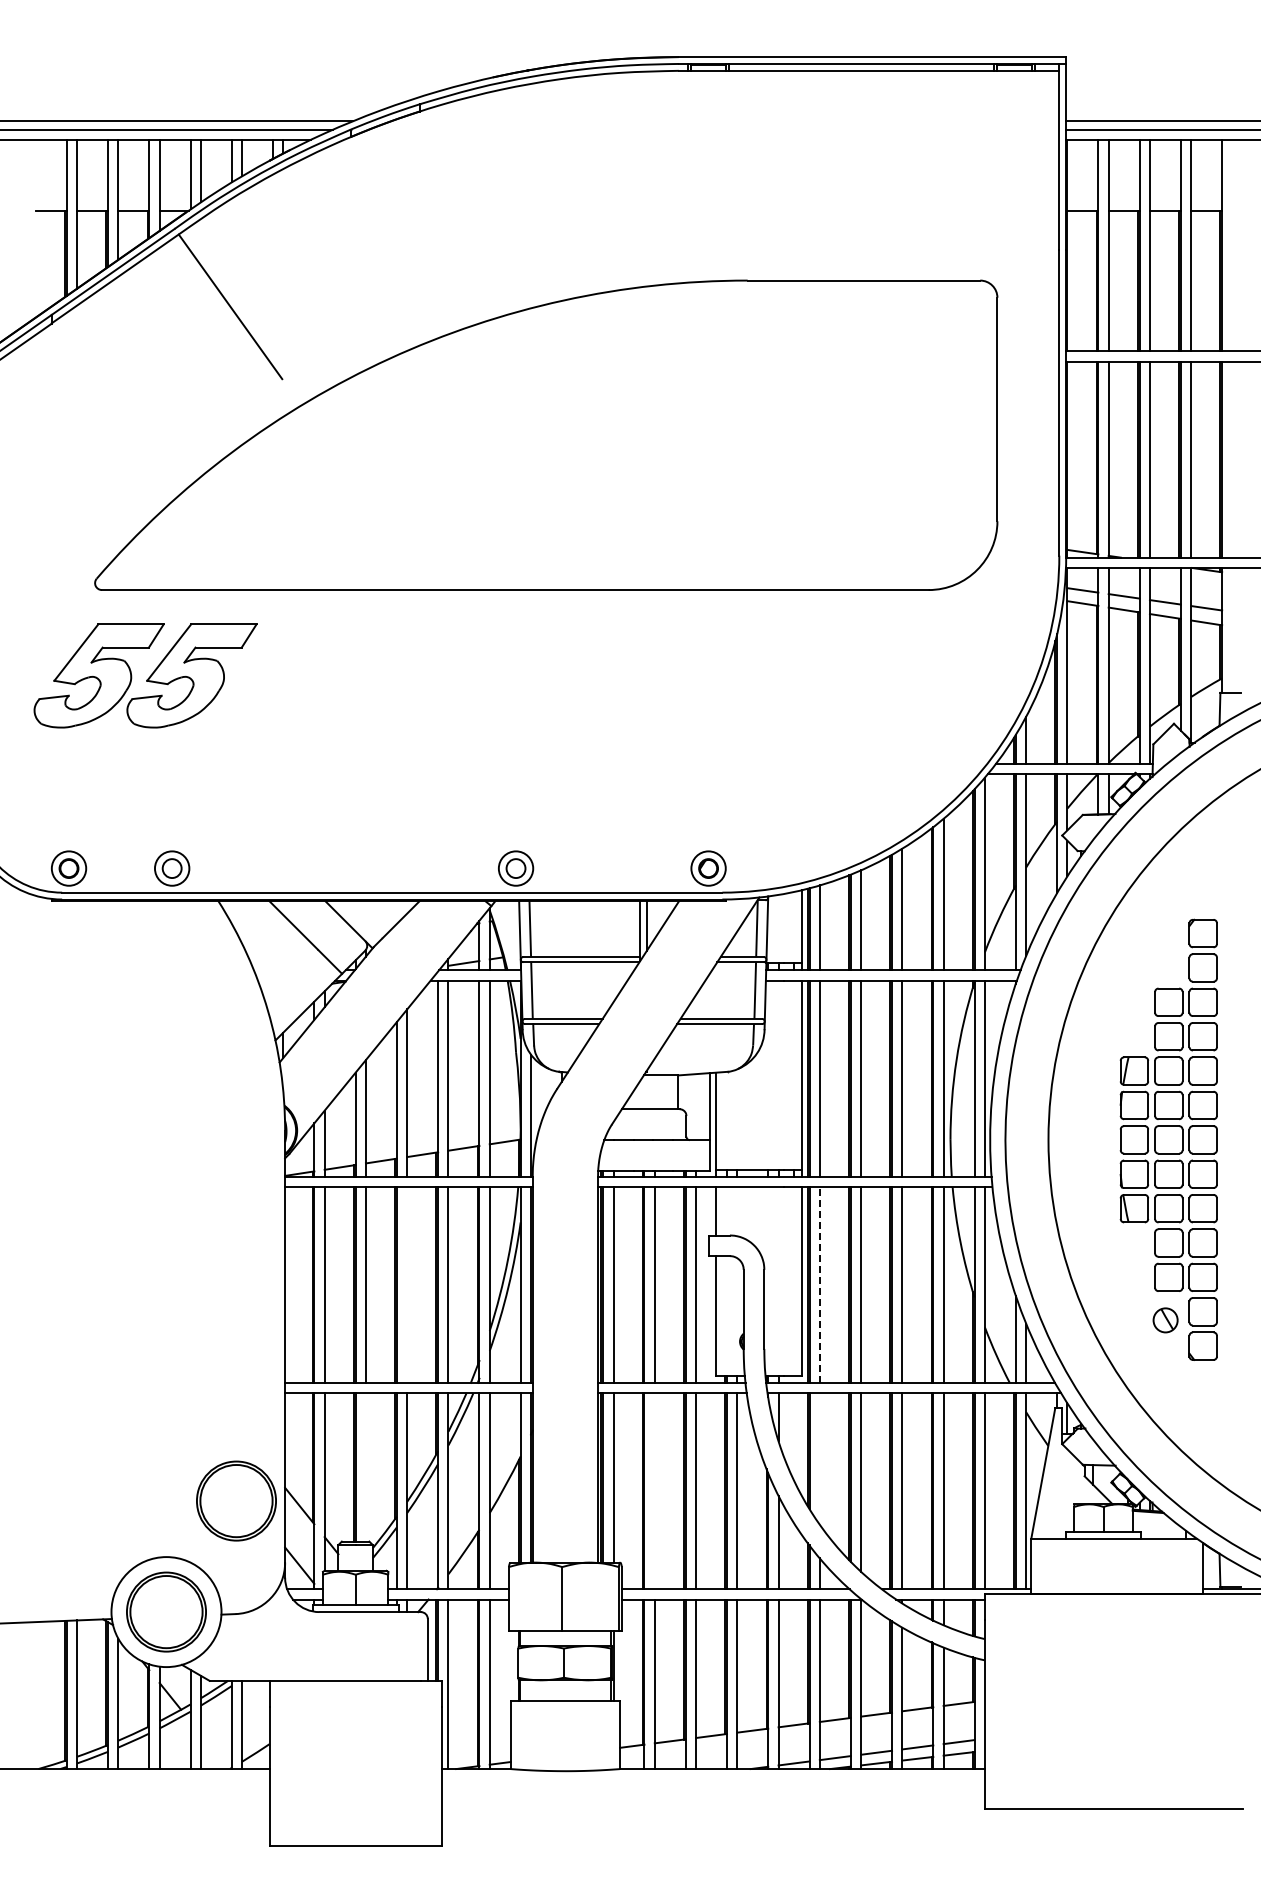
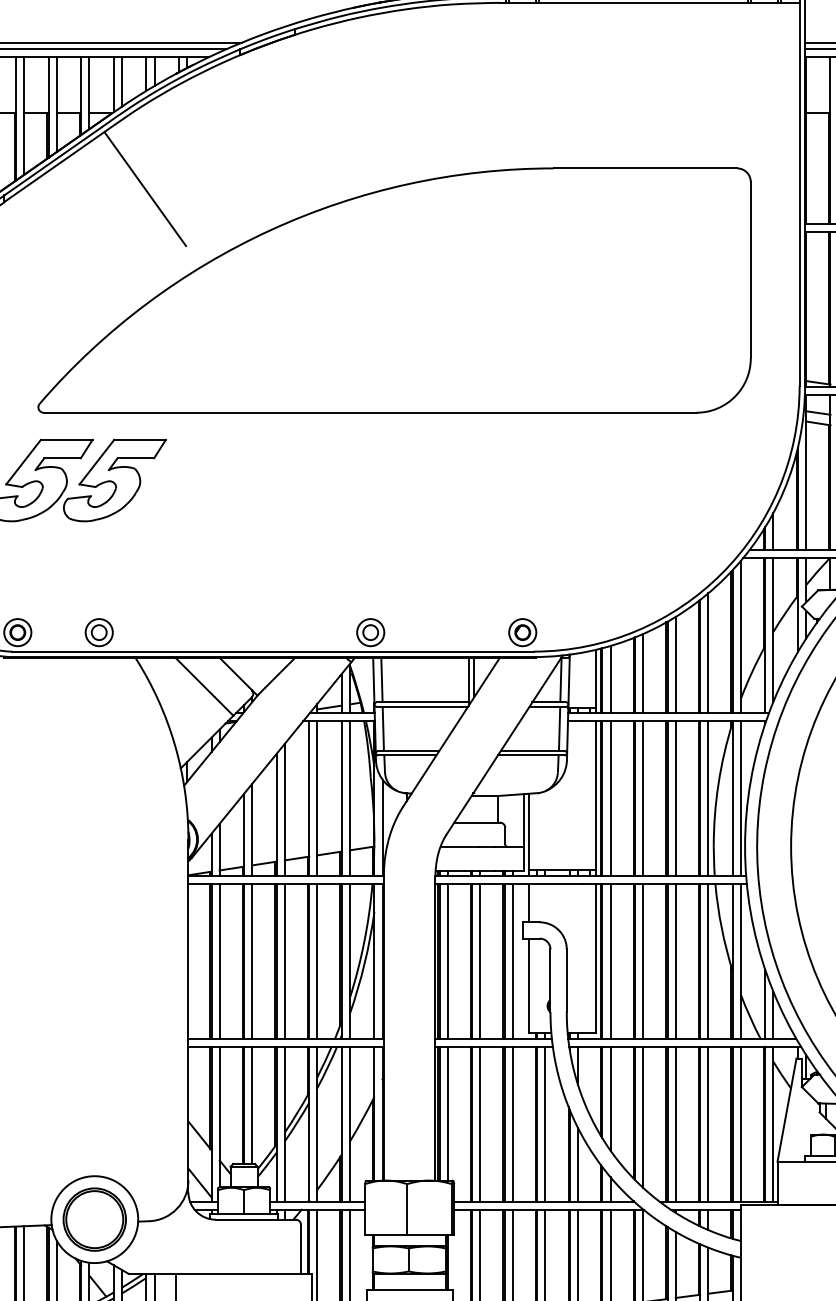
line: (407, 1284) -> (285, 961), added
line: (819, 1284) -> (610, 961), dashed -> solid
line: (819, 1458) -> (610, 1098), added
line: (365, 1467) -> (251, 1105), added
line: (654, 1491) -> (480, 1124), added
part: (236, 1500) -> (150, 1131), removed

